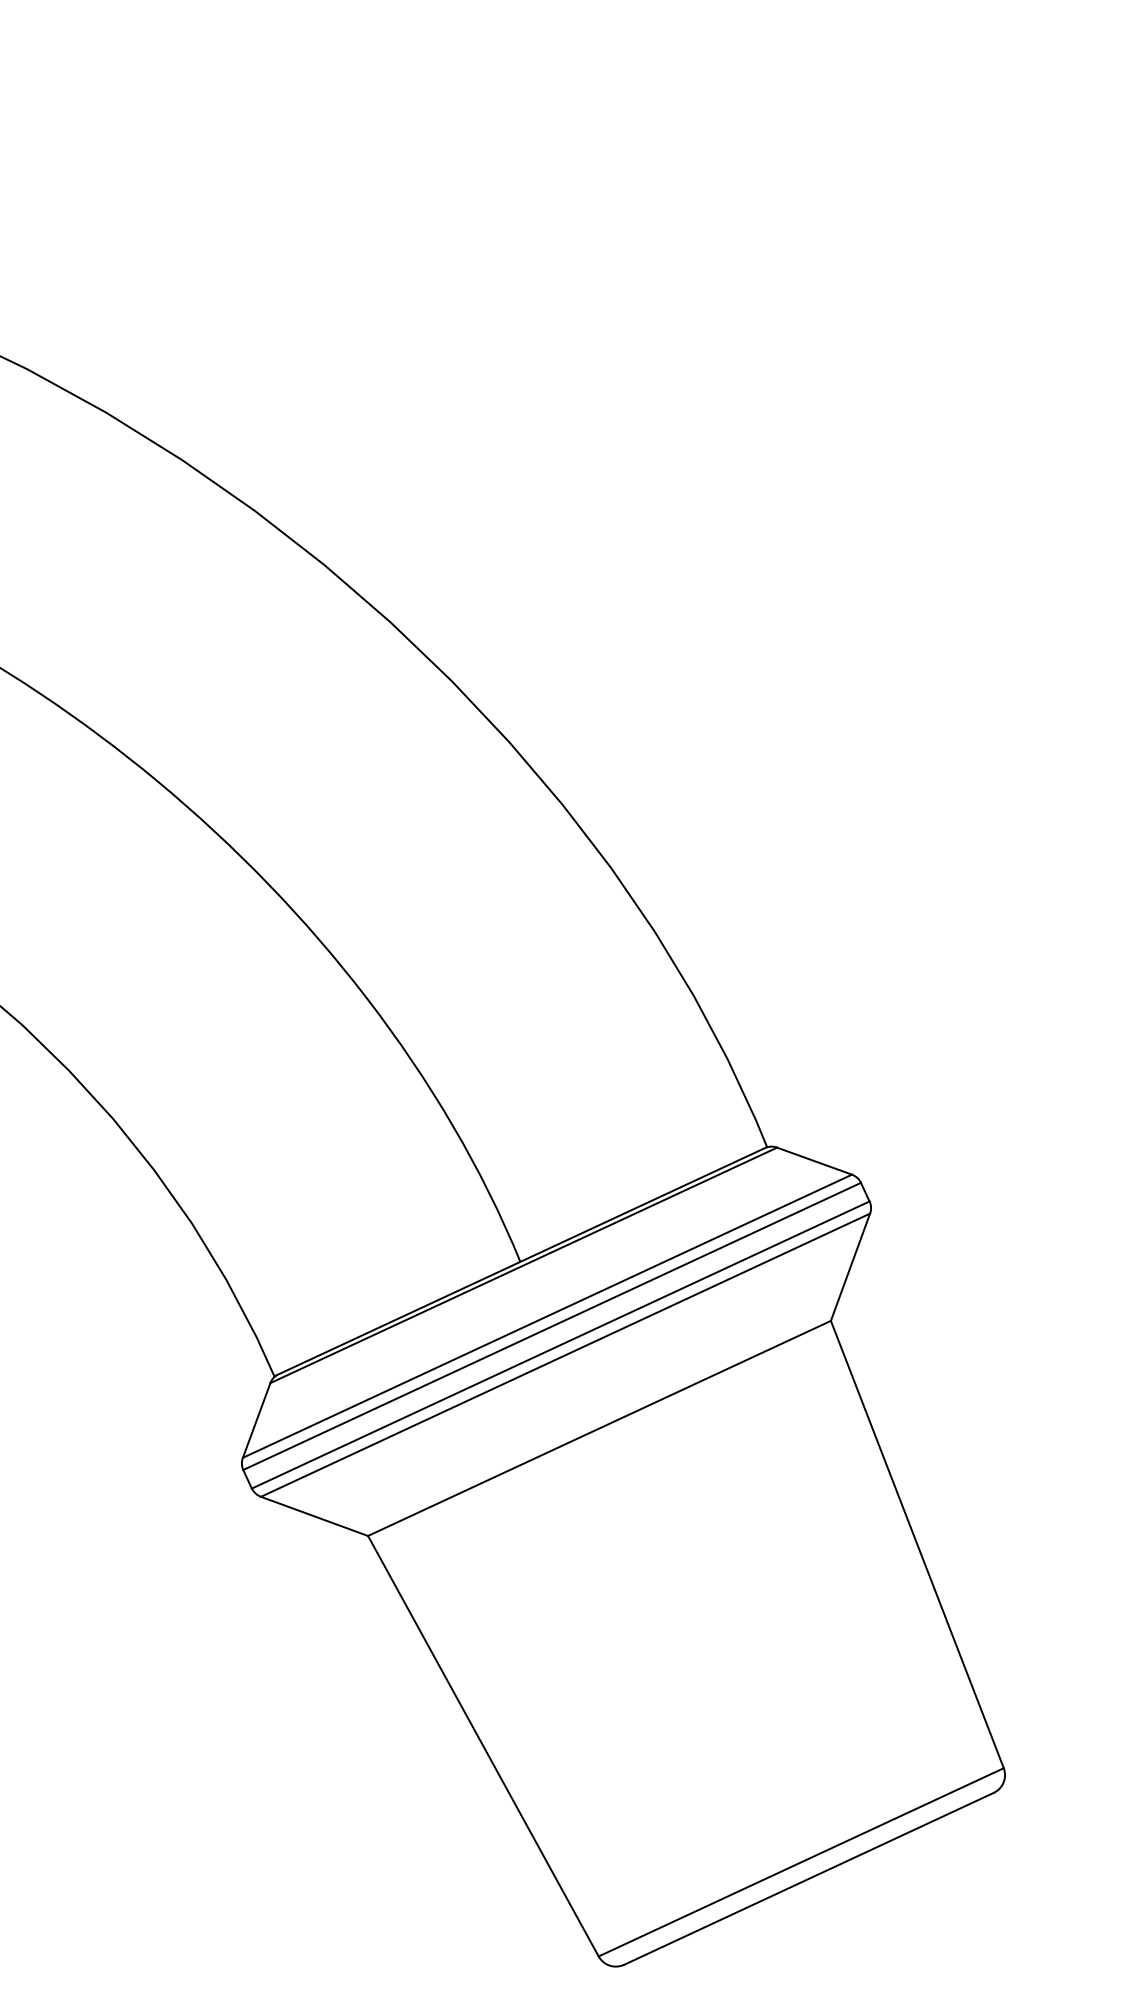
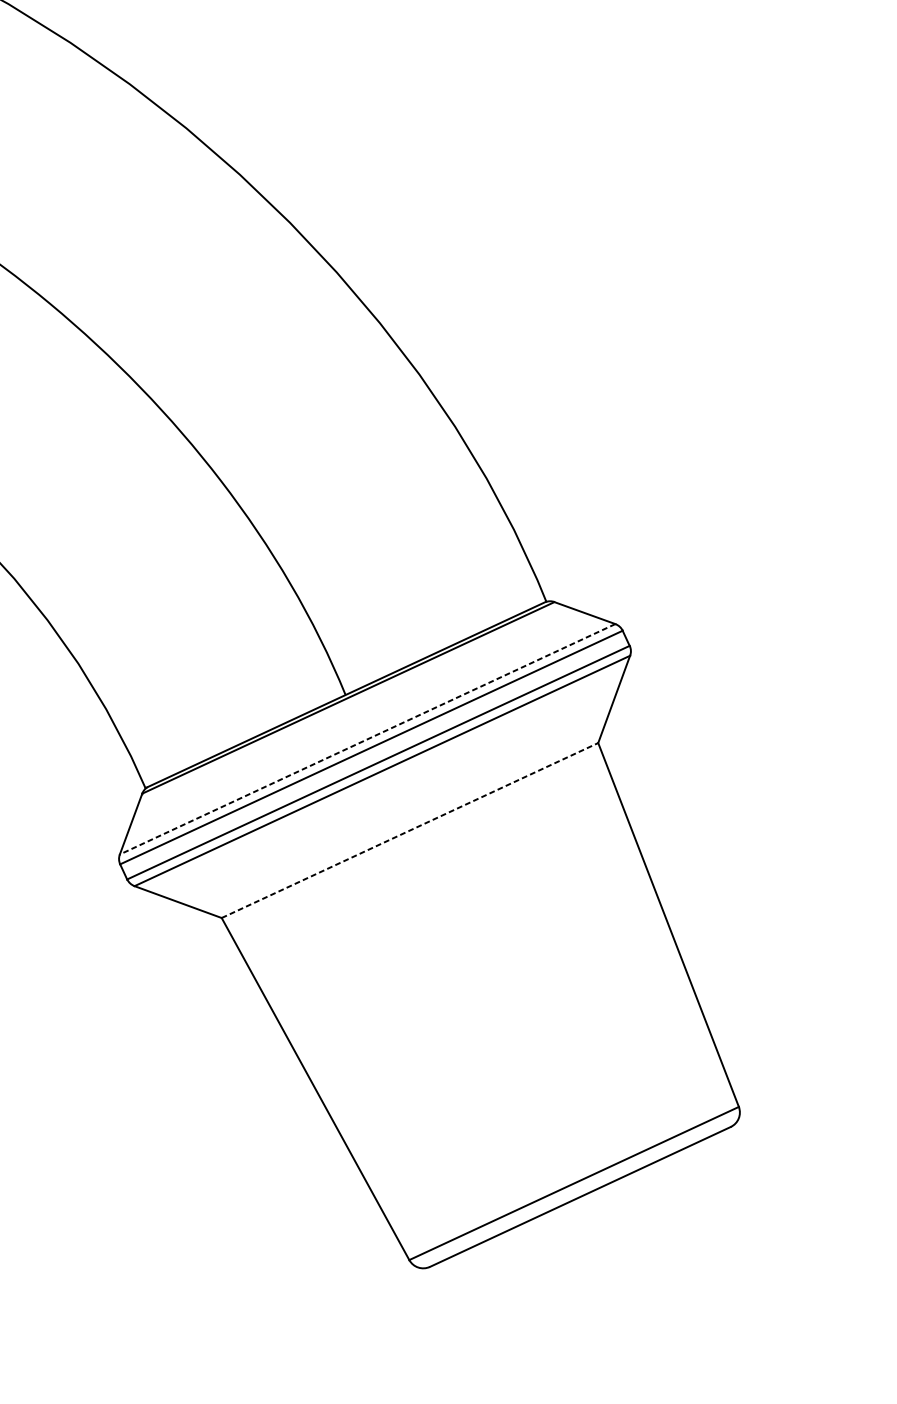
line: (547, 1316) -> (367, 739), solid -> dashed
line: (599, 1428) -> (409, 830), solid -> dashed

